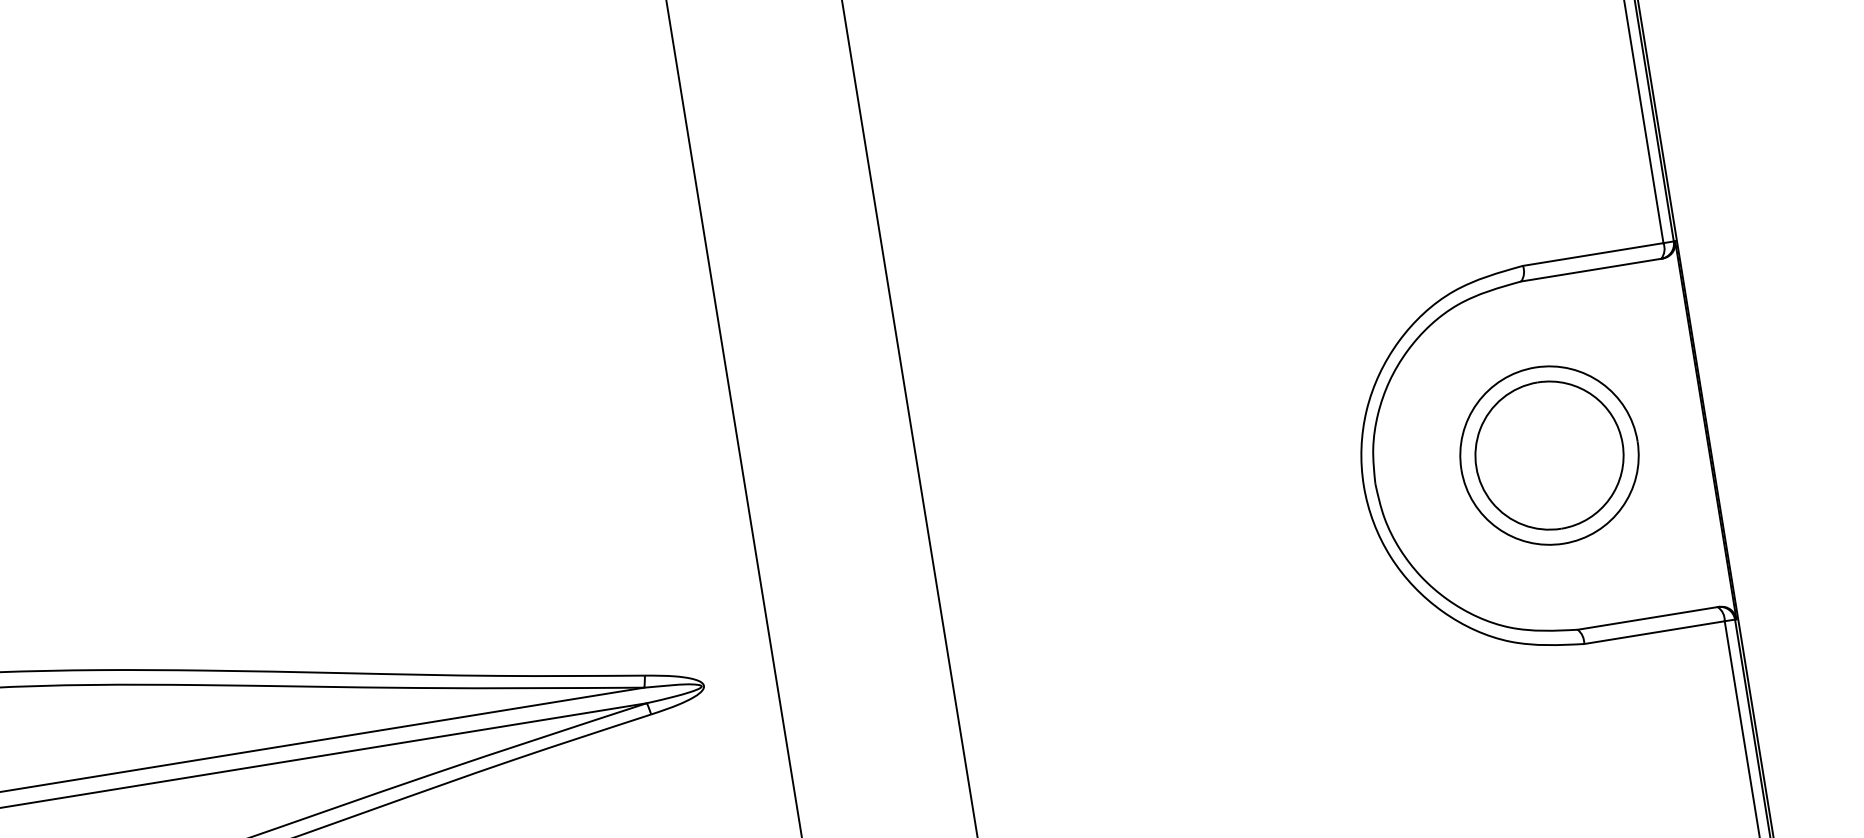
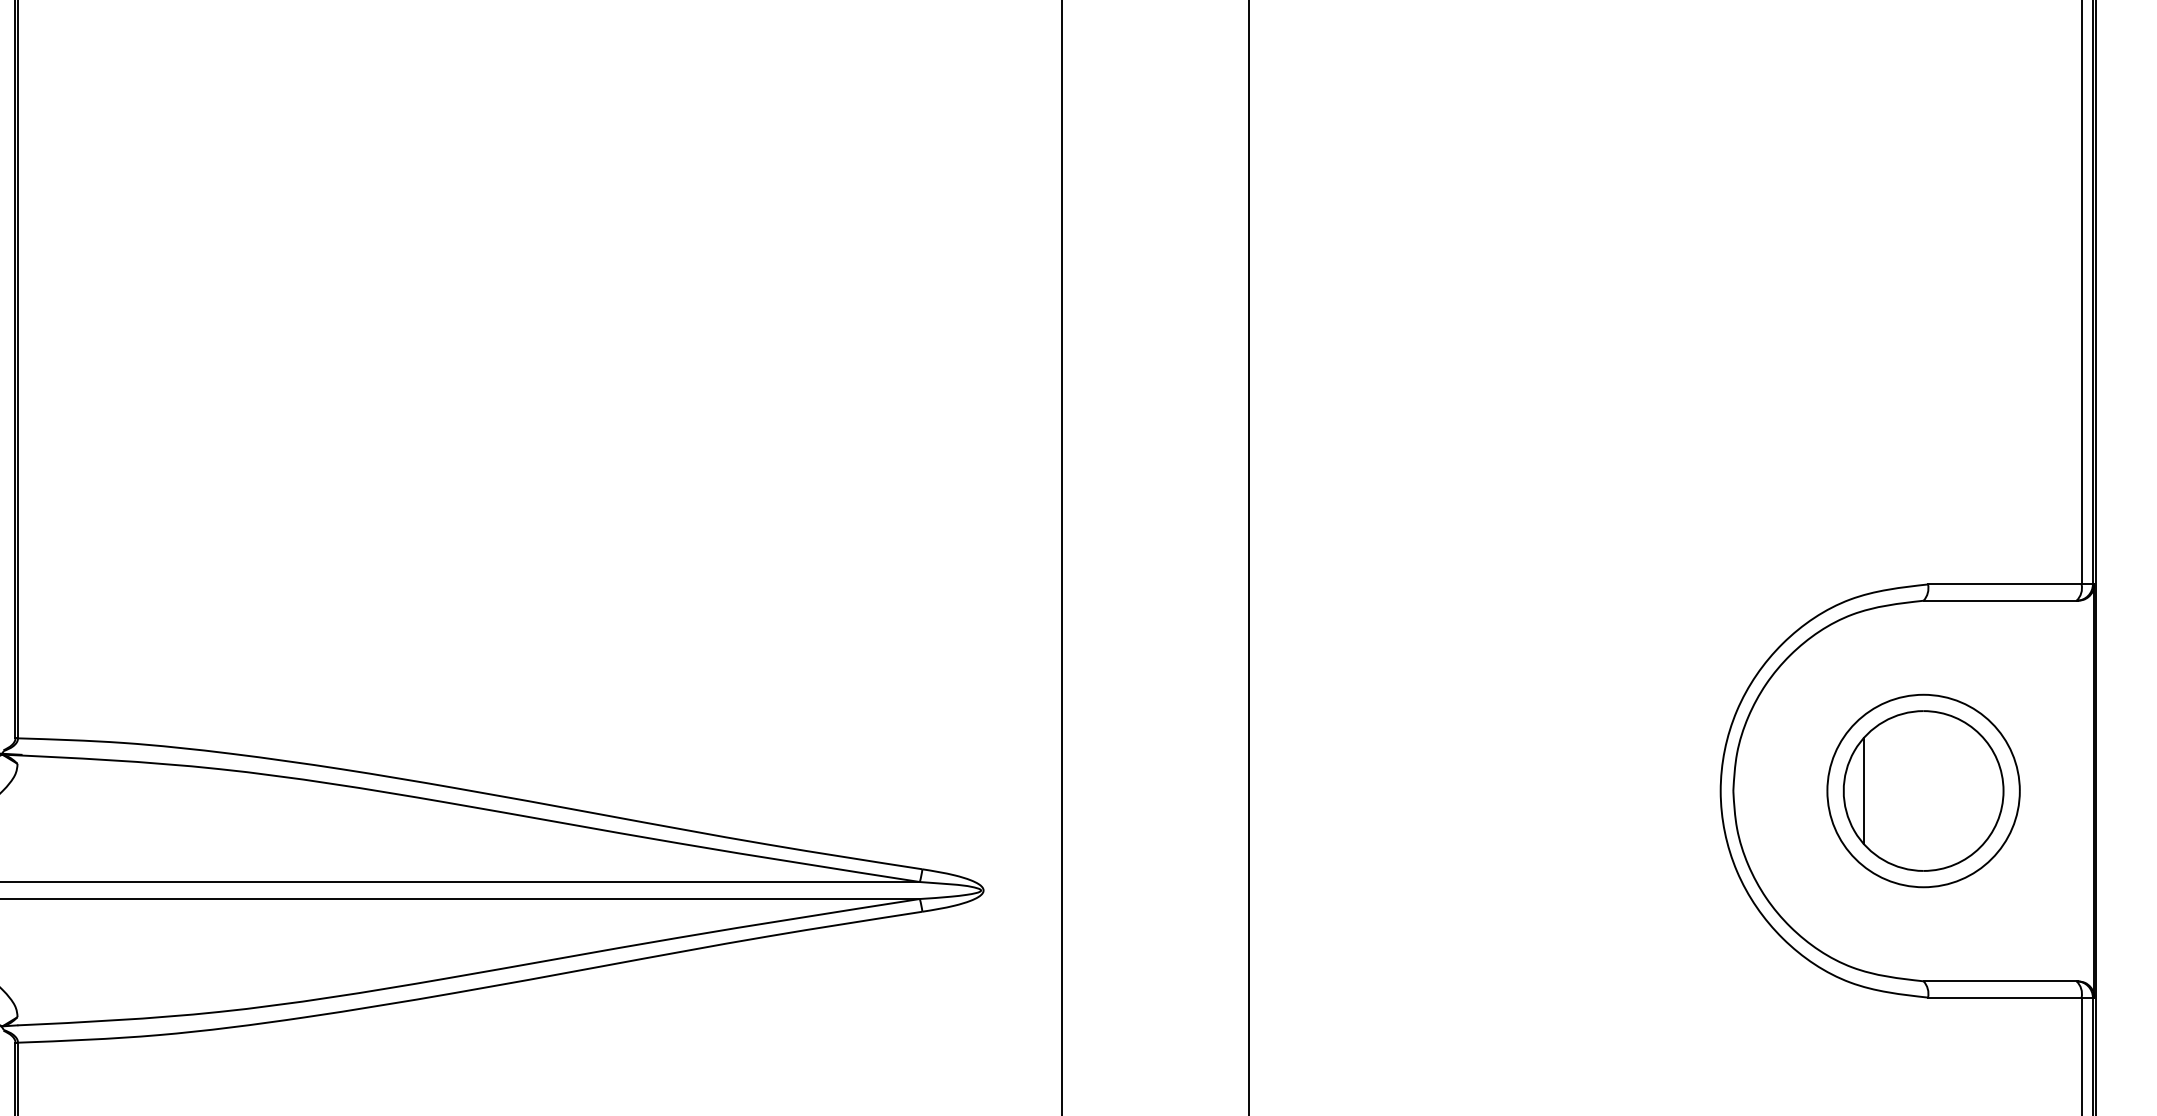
line: (1494, 464) -> (1863, 791), added

